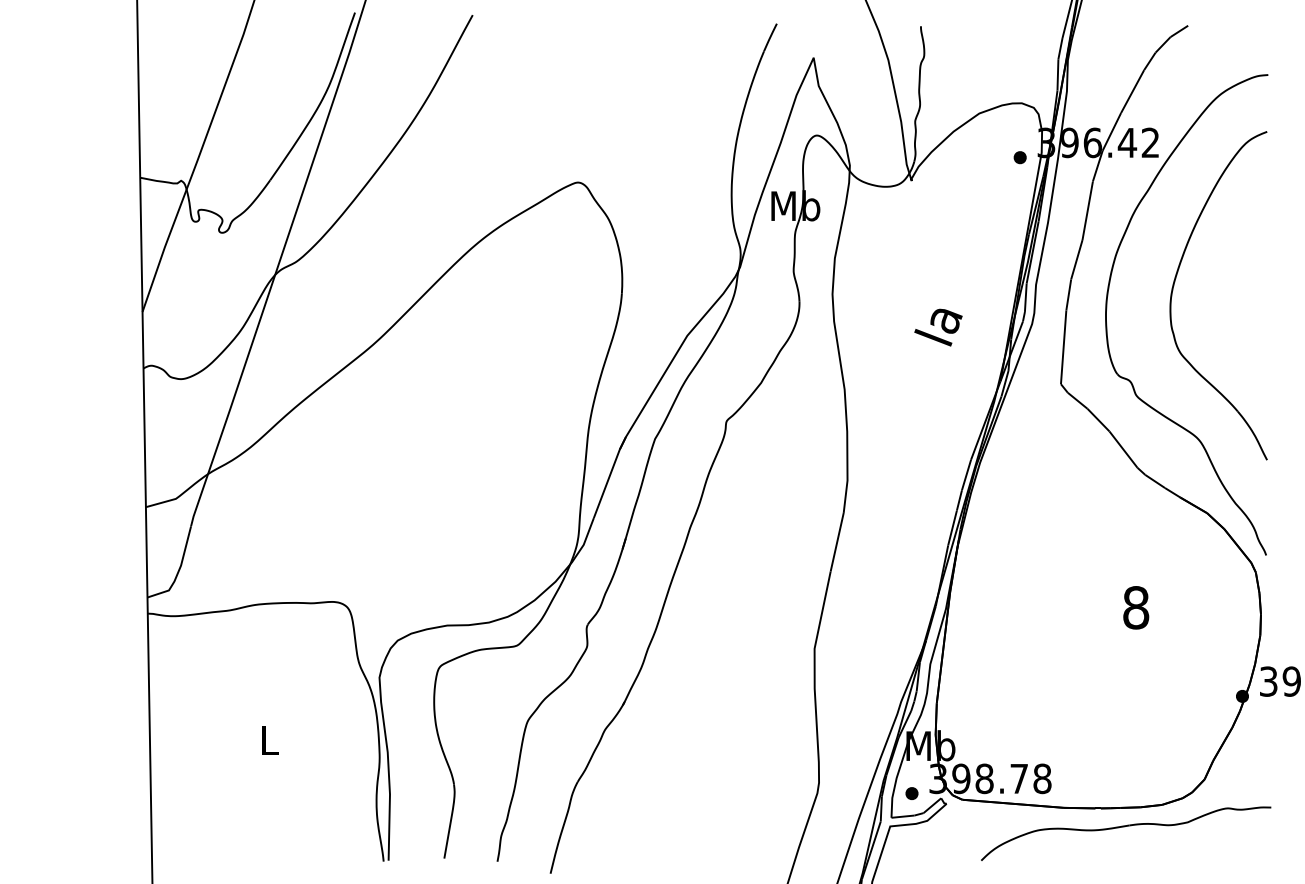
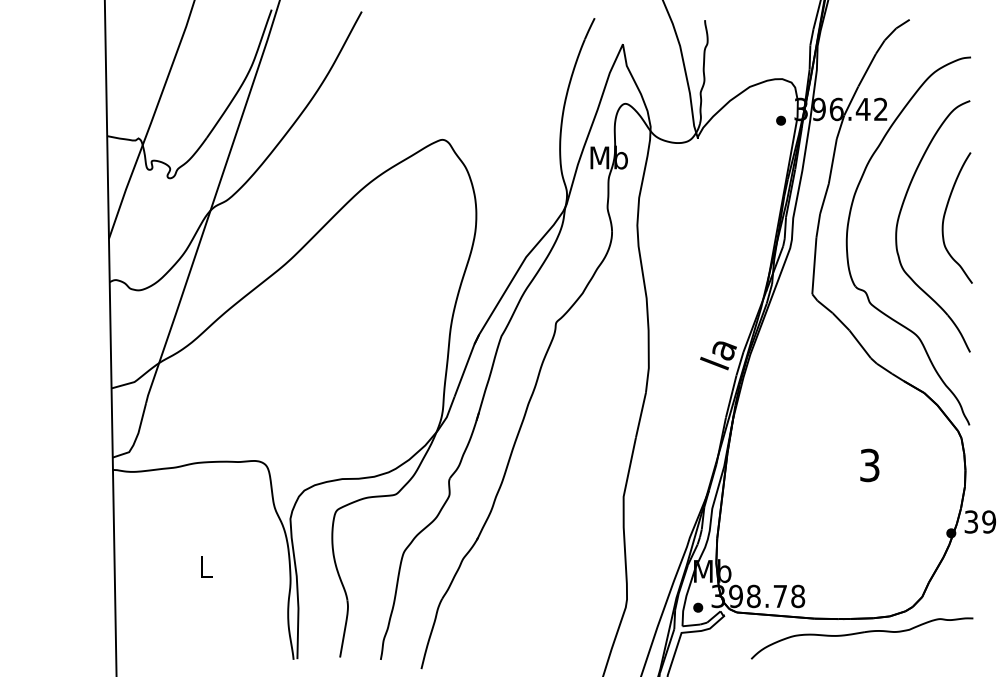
curve: (1234, 281) -> (945, 215), added
text: (938, 327) -> (718, 355), moved
text: (1136, 607) -> (870, 465), 8 -> 3

